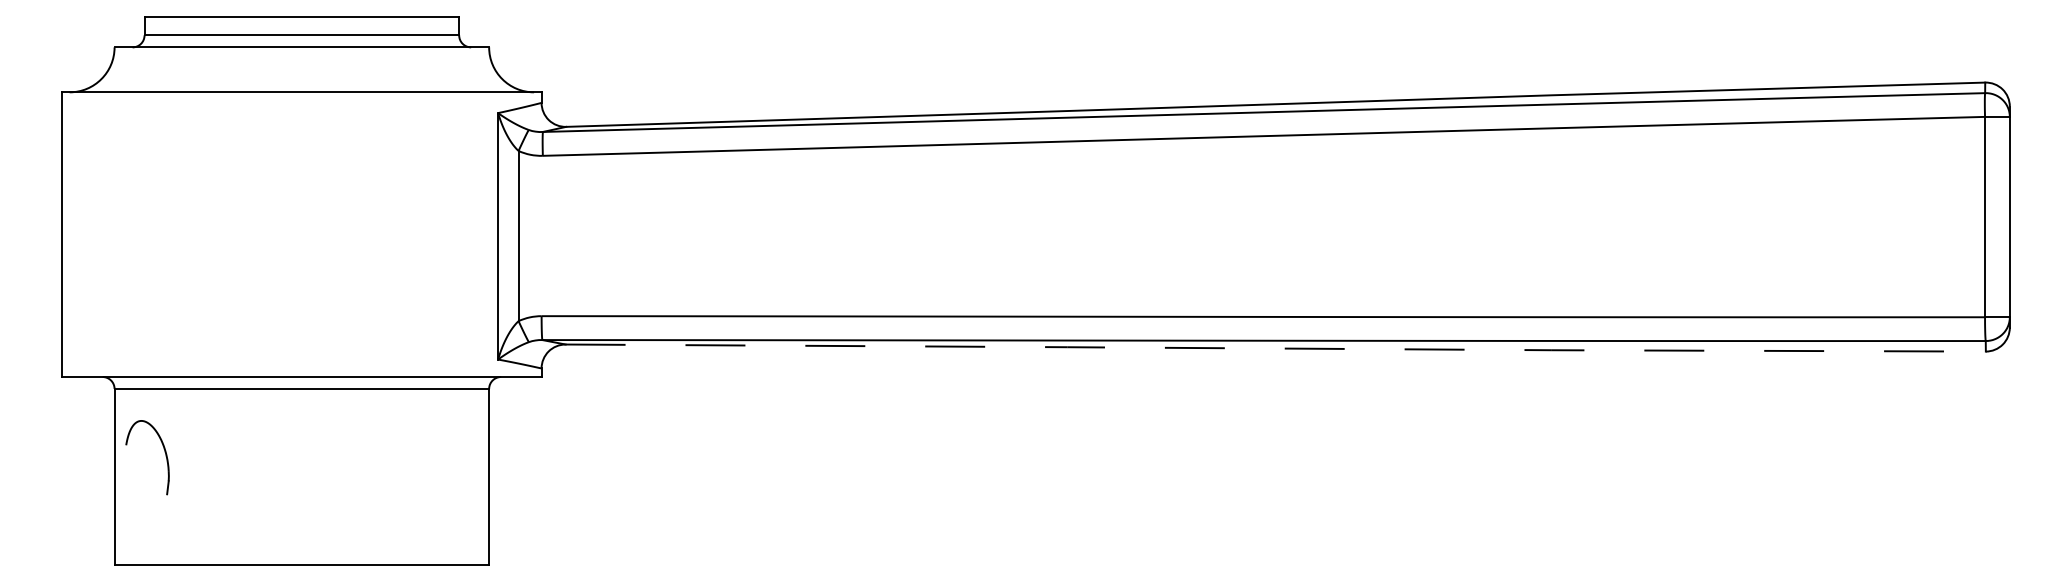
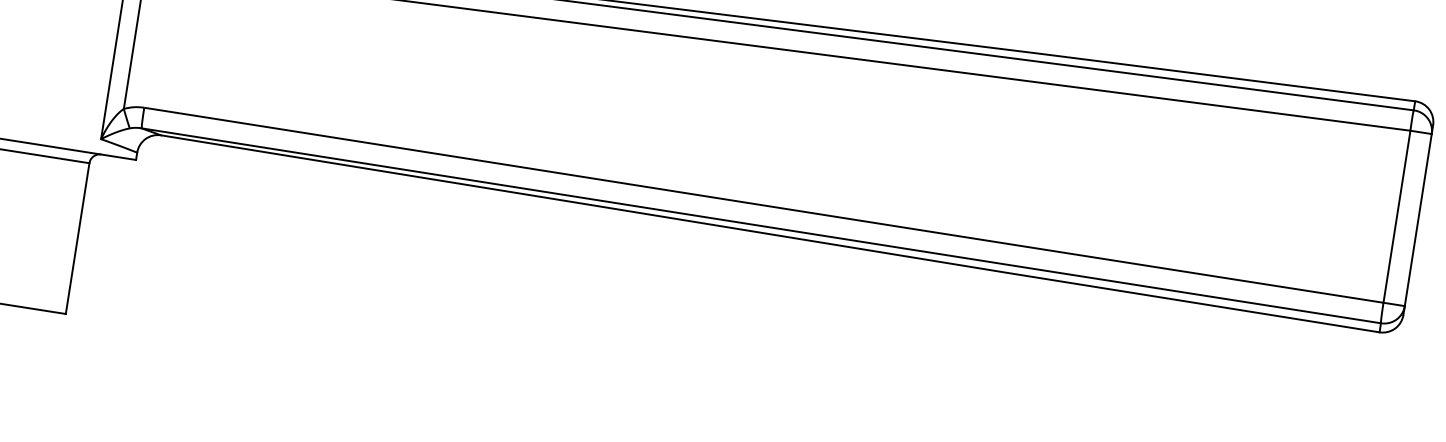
line: (1275, 348) -> (770, 234), dashed -> solid

